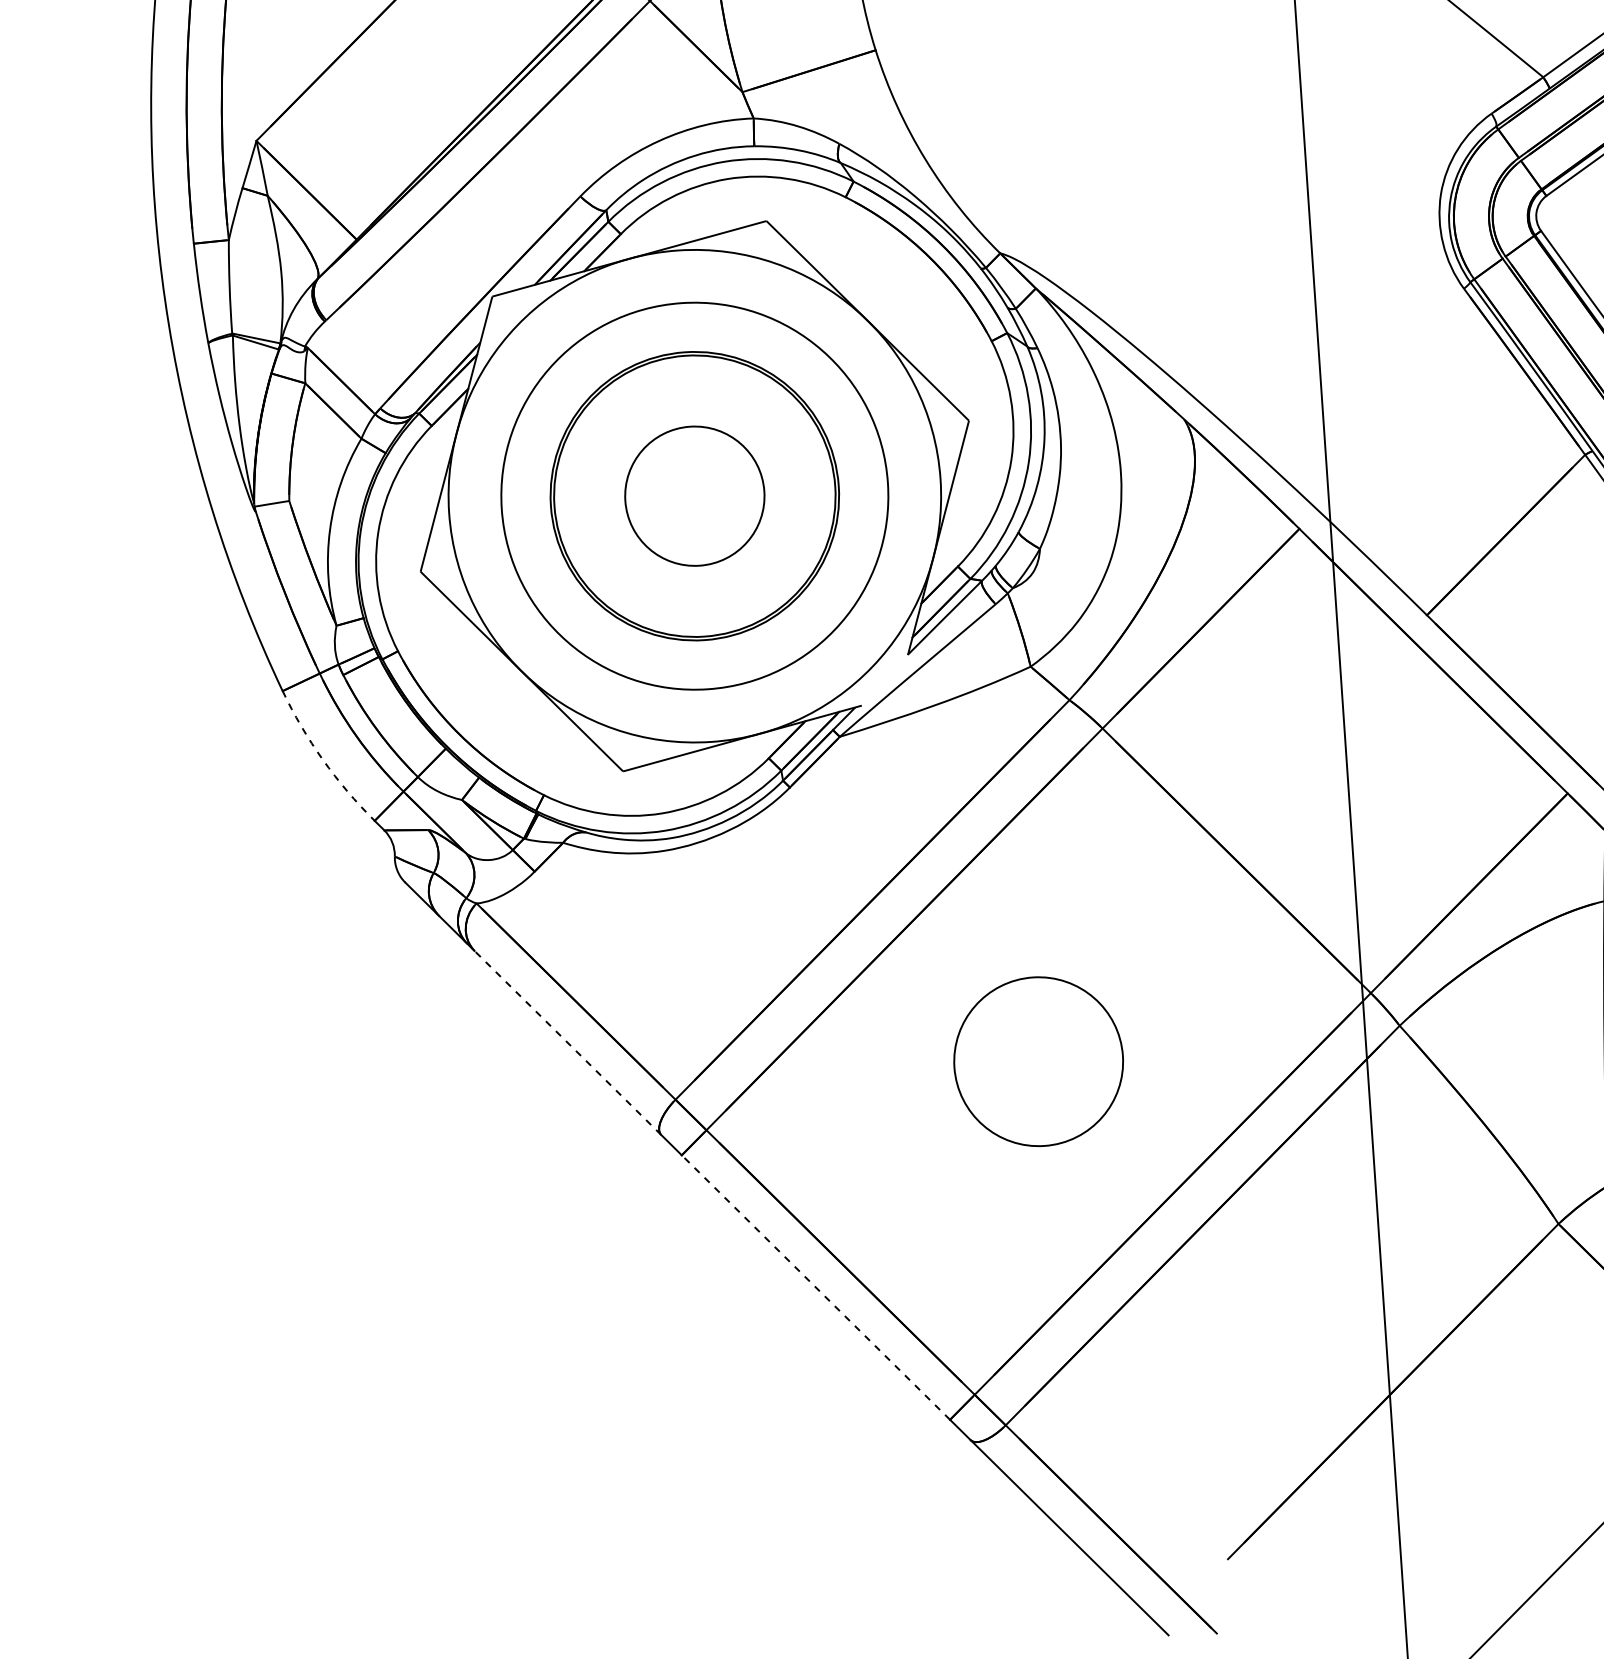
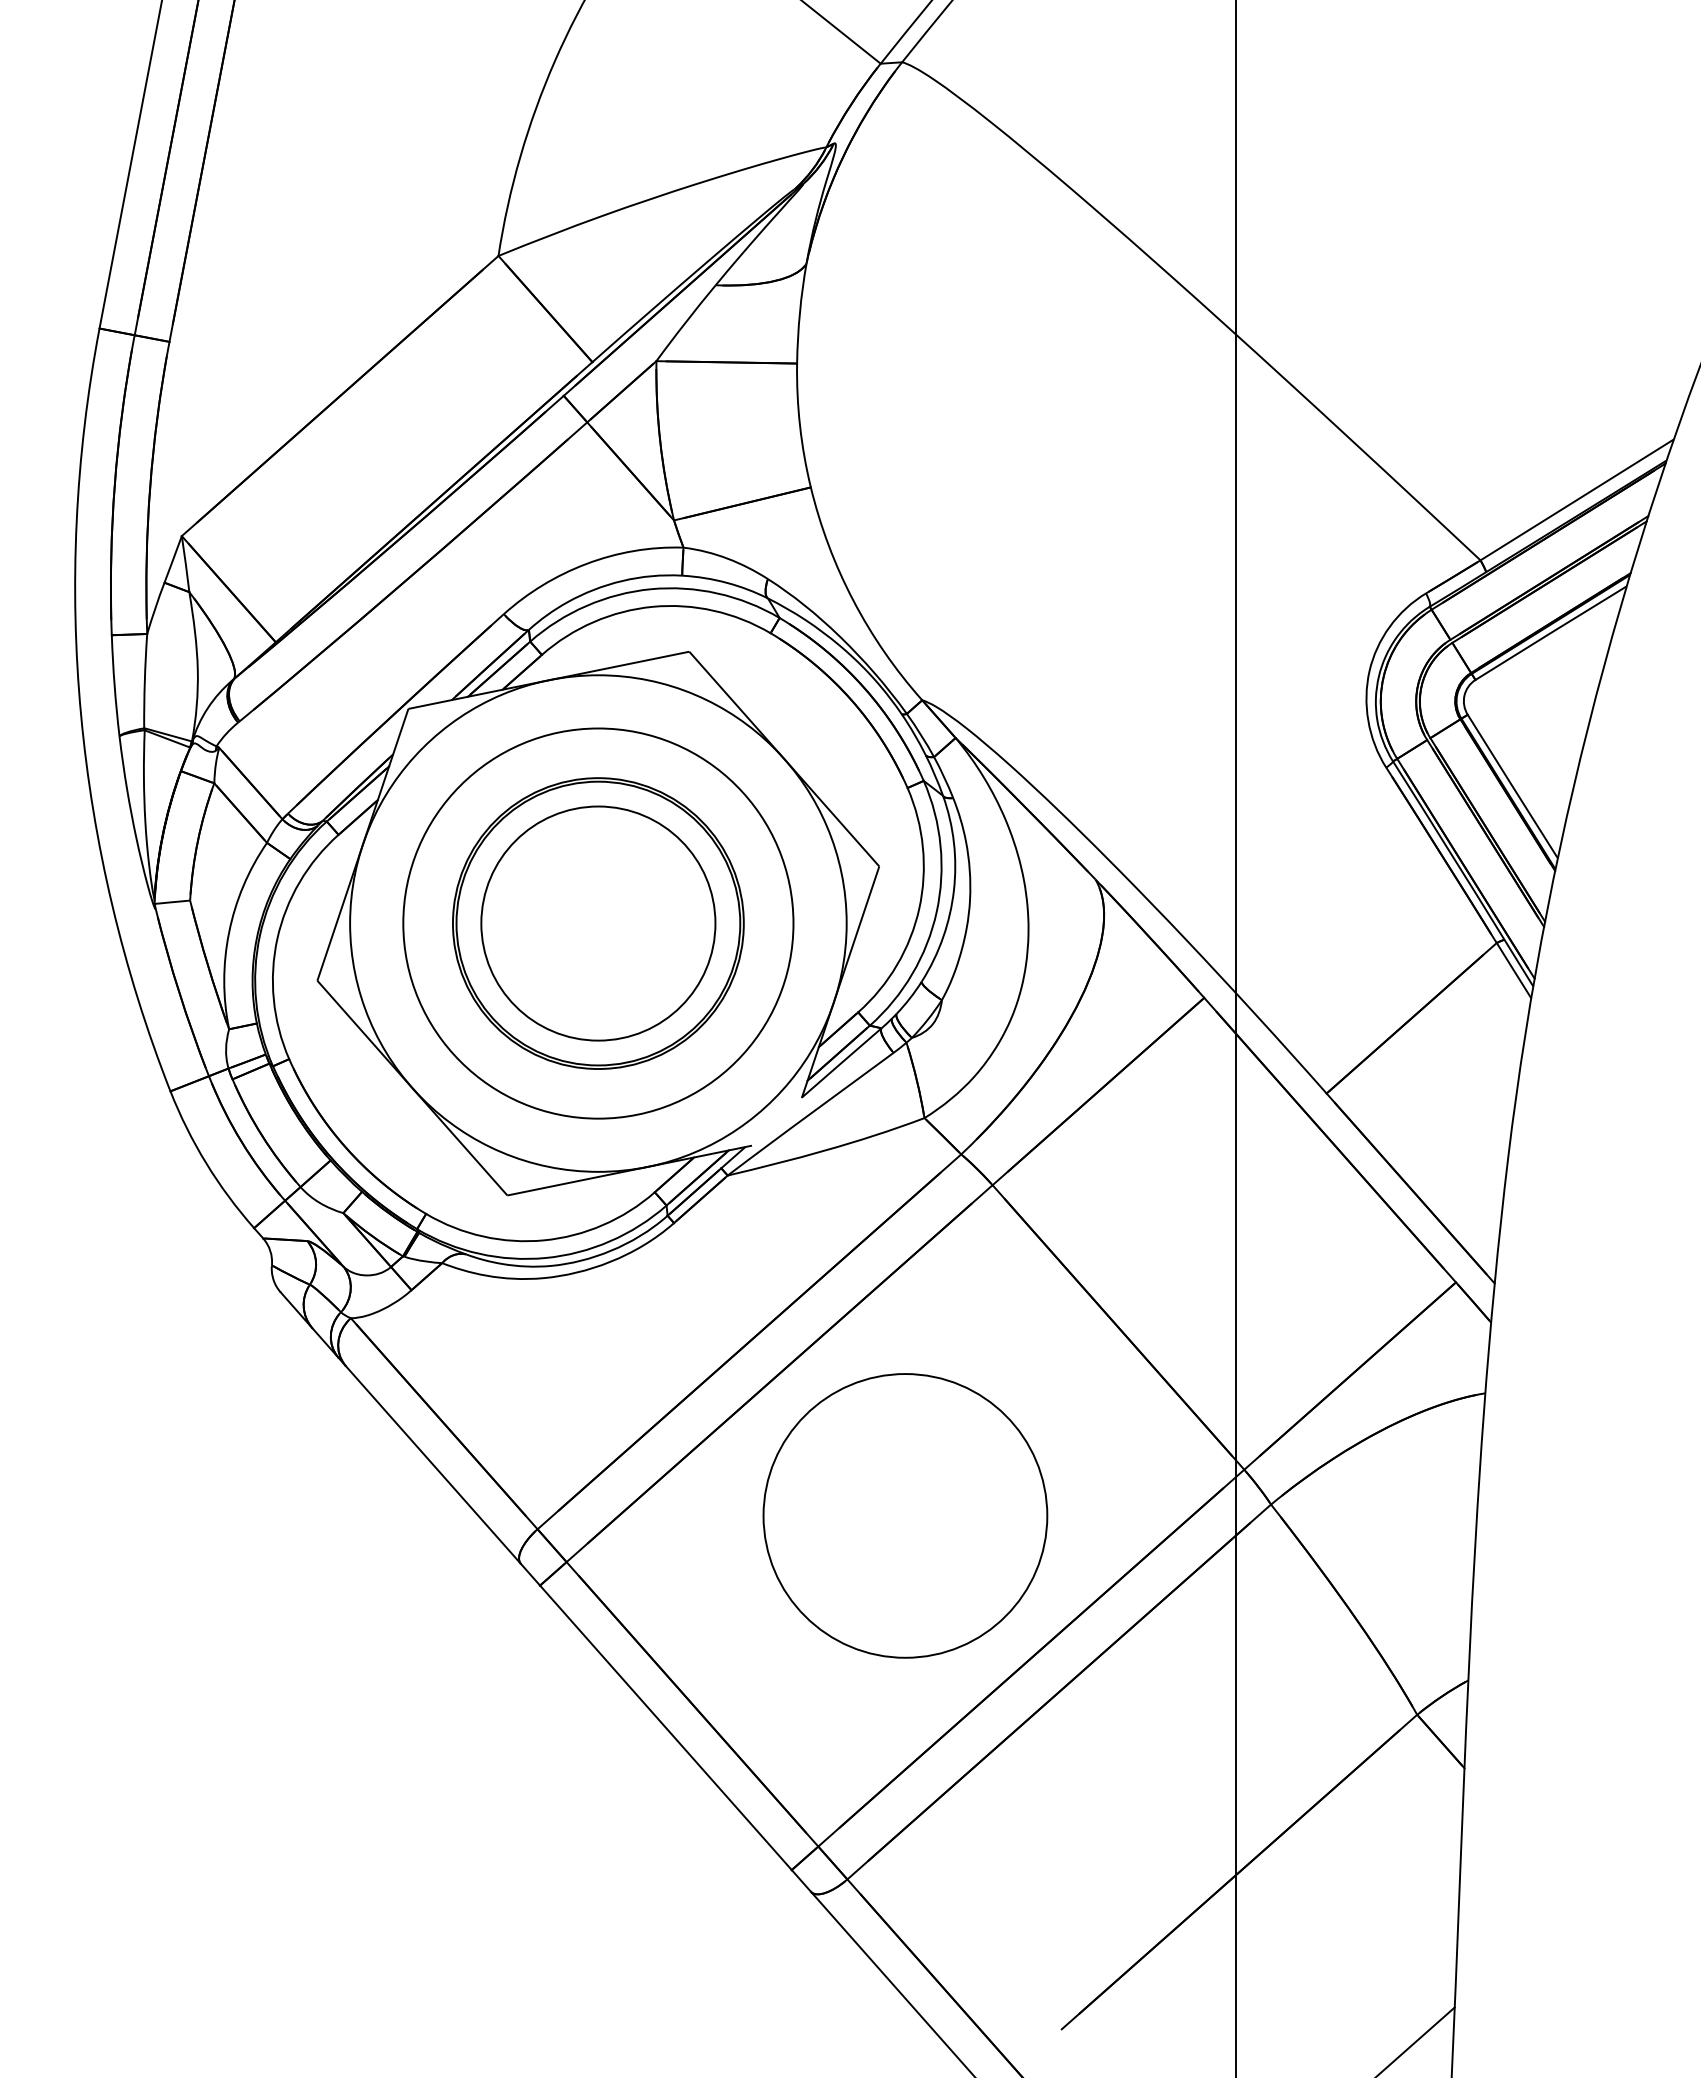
circle: (694, 496) -> (598, 923), size x1.67
arc: (323, 760) -> (206, 1163), dashed -> solid
line: (567, 1042) -> (432, 1464), dashed -> solid
circle: (1038, 1061) -> (905, 1515), size x1.67
line: (815, 1287) -> (665, 1727), dashed -> solid

